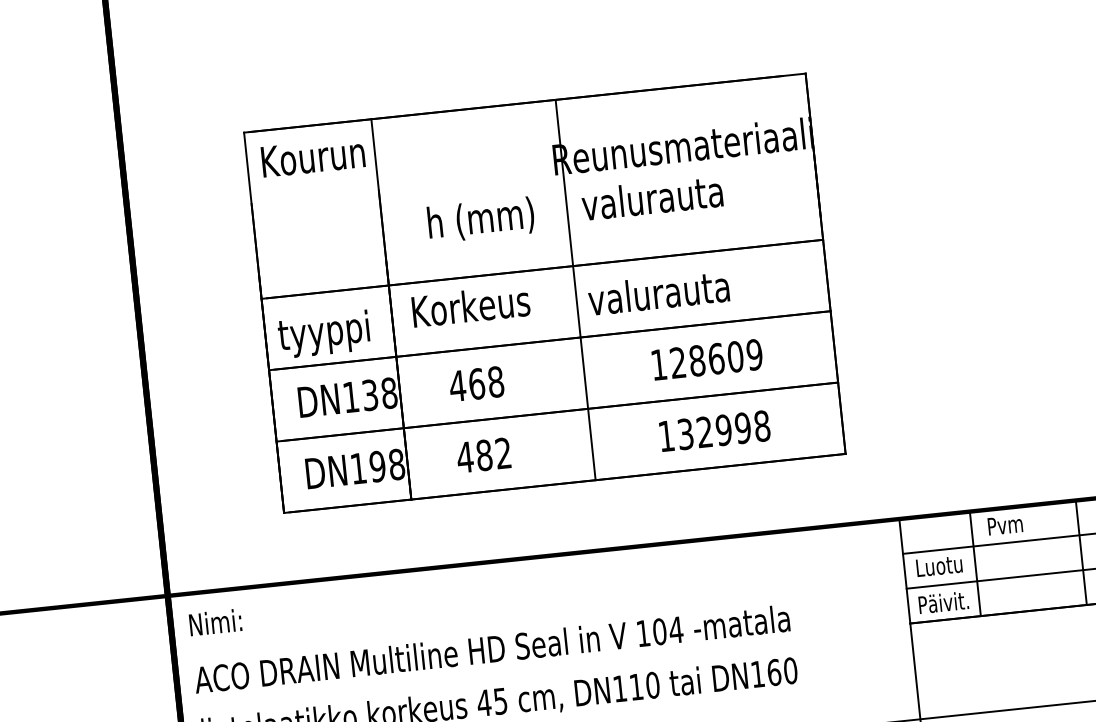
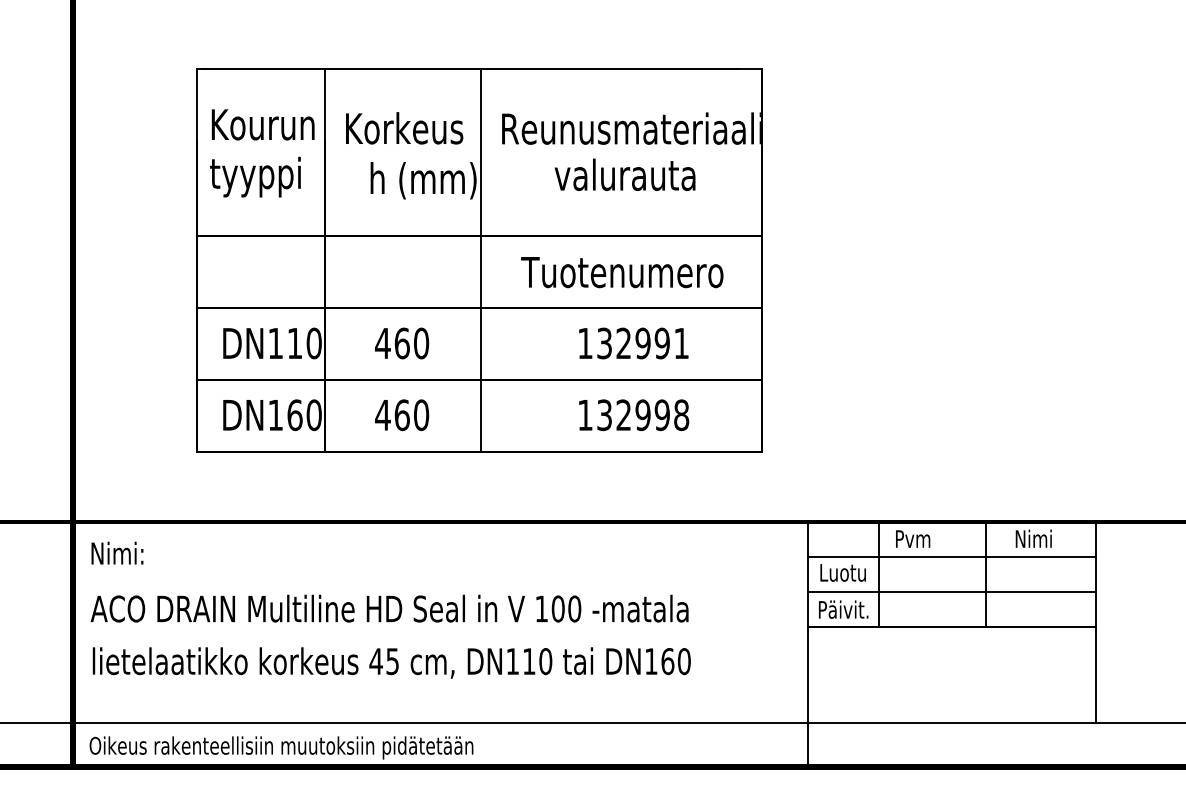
text: (312, 156) -> (262, 124), moved
text: (651, 197) -> (624, 174), moved
text: (688, 289) -> (622, 271), valurauta -> Tuotenumero
line: (575, 290) -> (481, 260), moved
text: (470, 306) -> (404, 128), moved
text: (324, 333) -> (255, 176), moved
text: (716, 358) -> (643, 343), 128609 -> 132991
text: (496, 382) -> (421, 343), 468 -> 460
text: (379, 394) -> (304, 343), DN138 -> DN110
text: (493, 454) -> (411, 415), 482 -> 460
text: (387, 465) -> (304, 415), DN198 -> DN160
text: (675, 629) -> (574, 608), 104 -> 100

